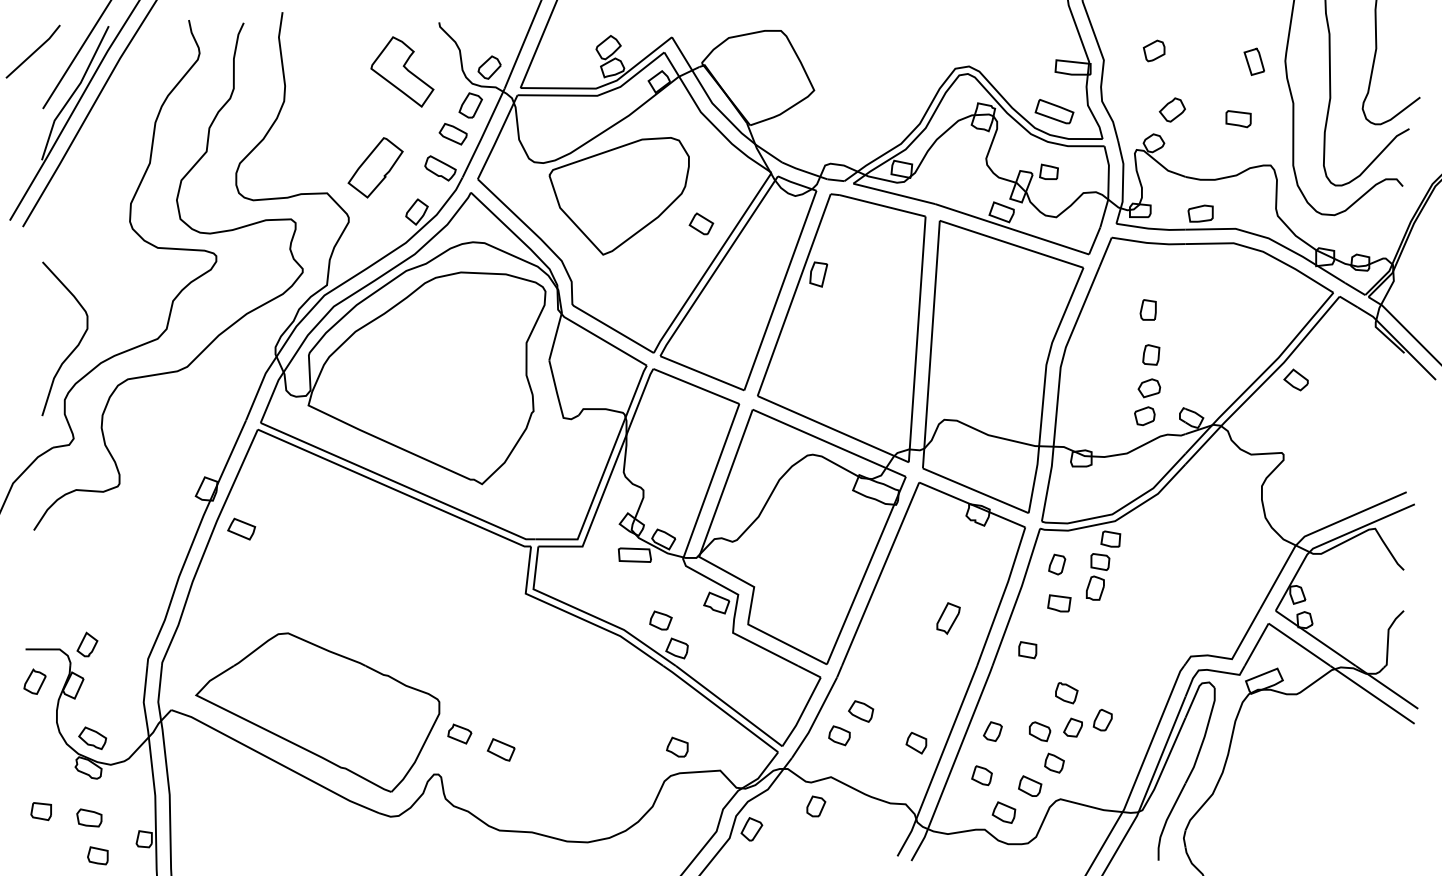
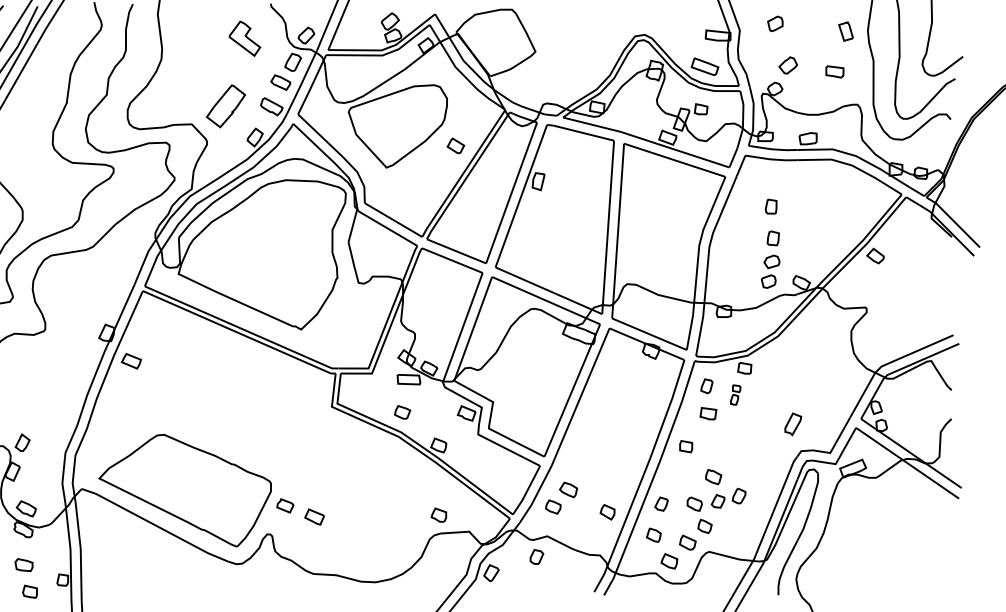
part: (402, 71) -> (244, 38), size x0.7
part: (1097, 576) -> (735, 394), size x0.6
part: (948, 618) -> (793, 424), moved
part: (660, 620) -> (402, 412), moved

